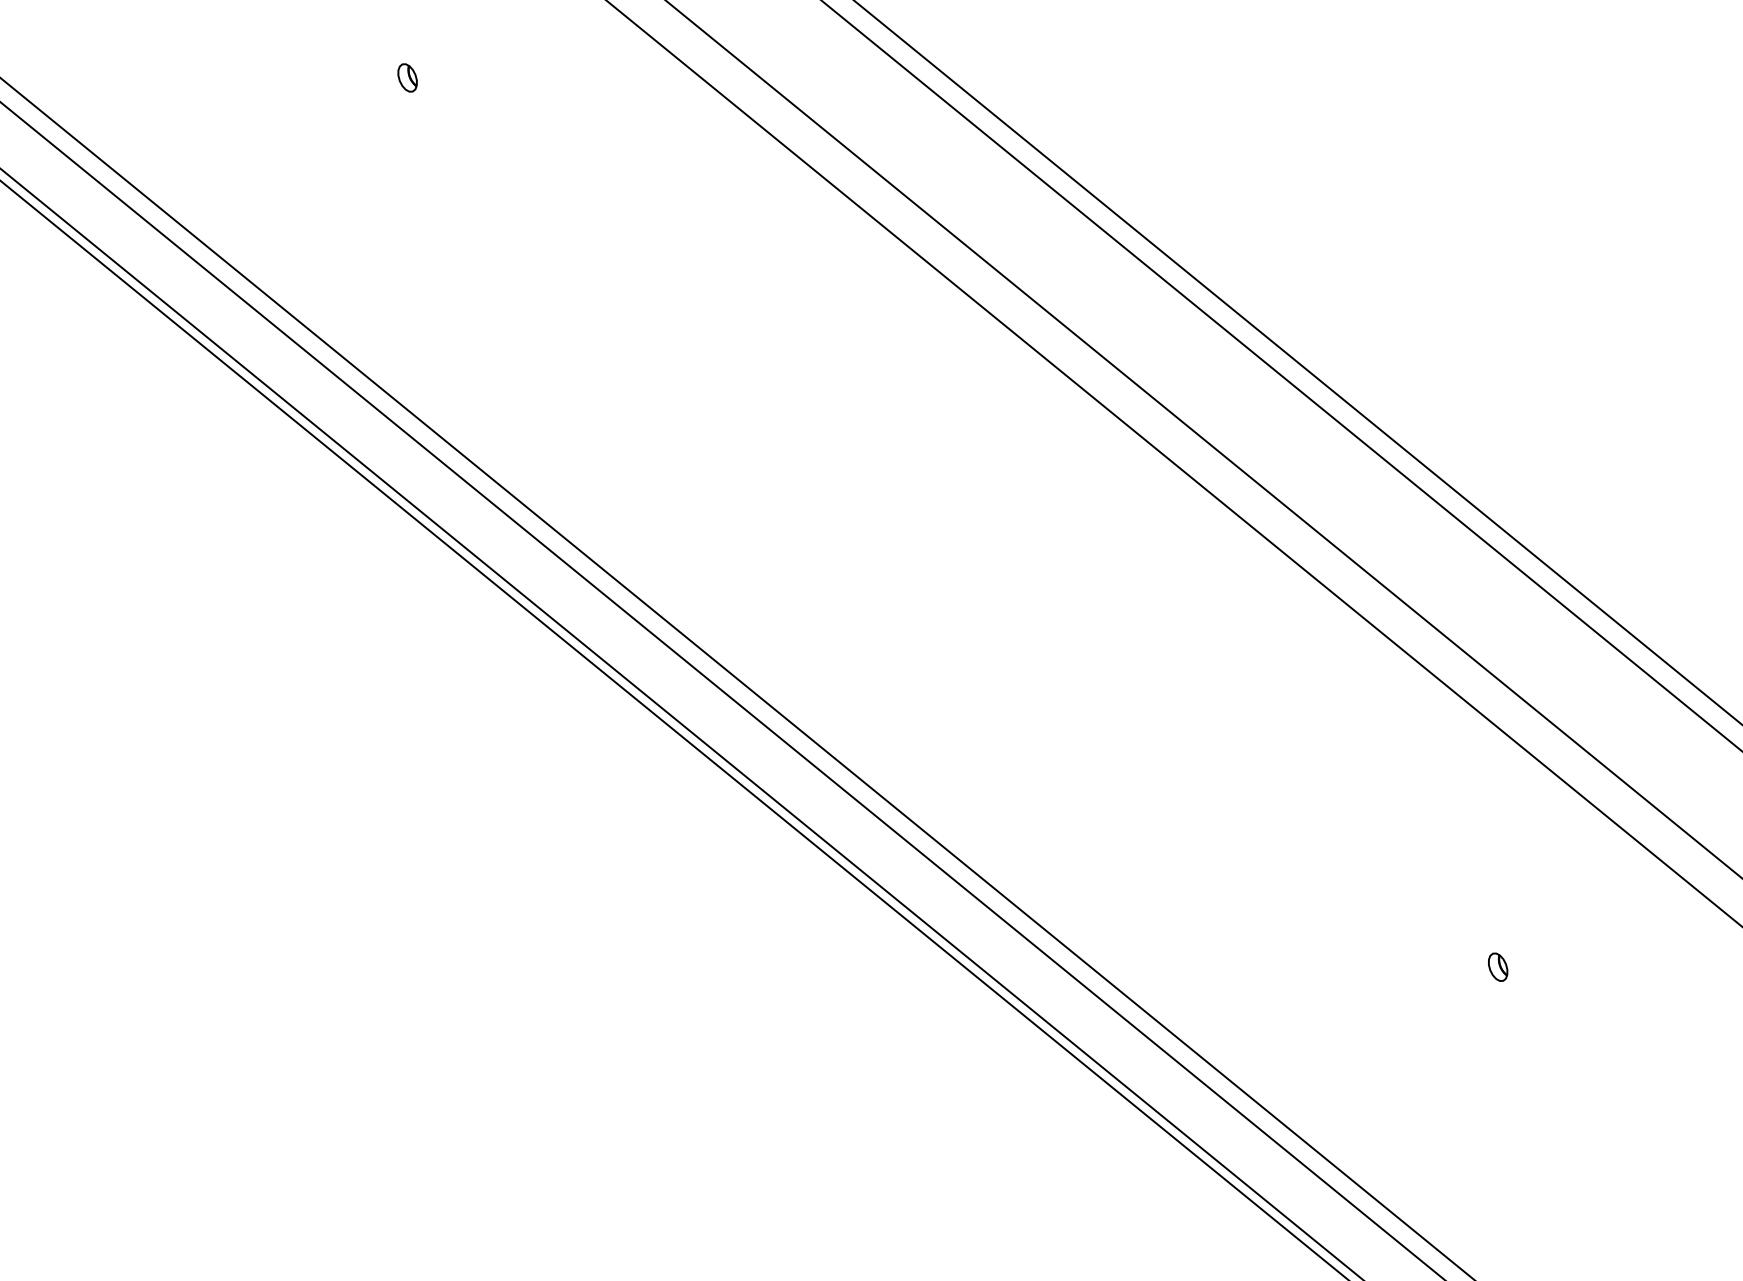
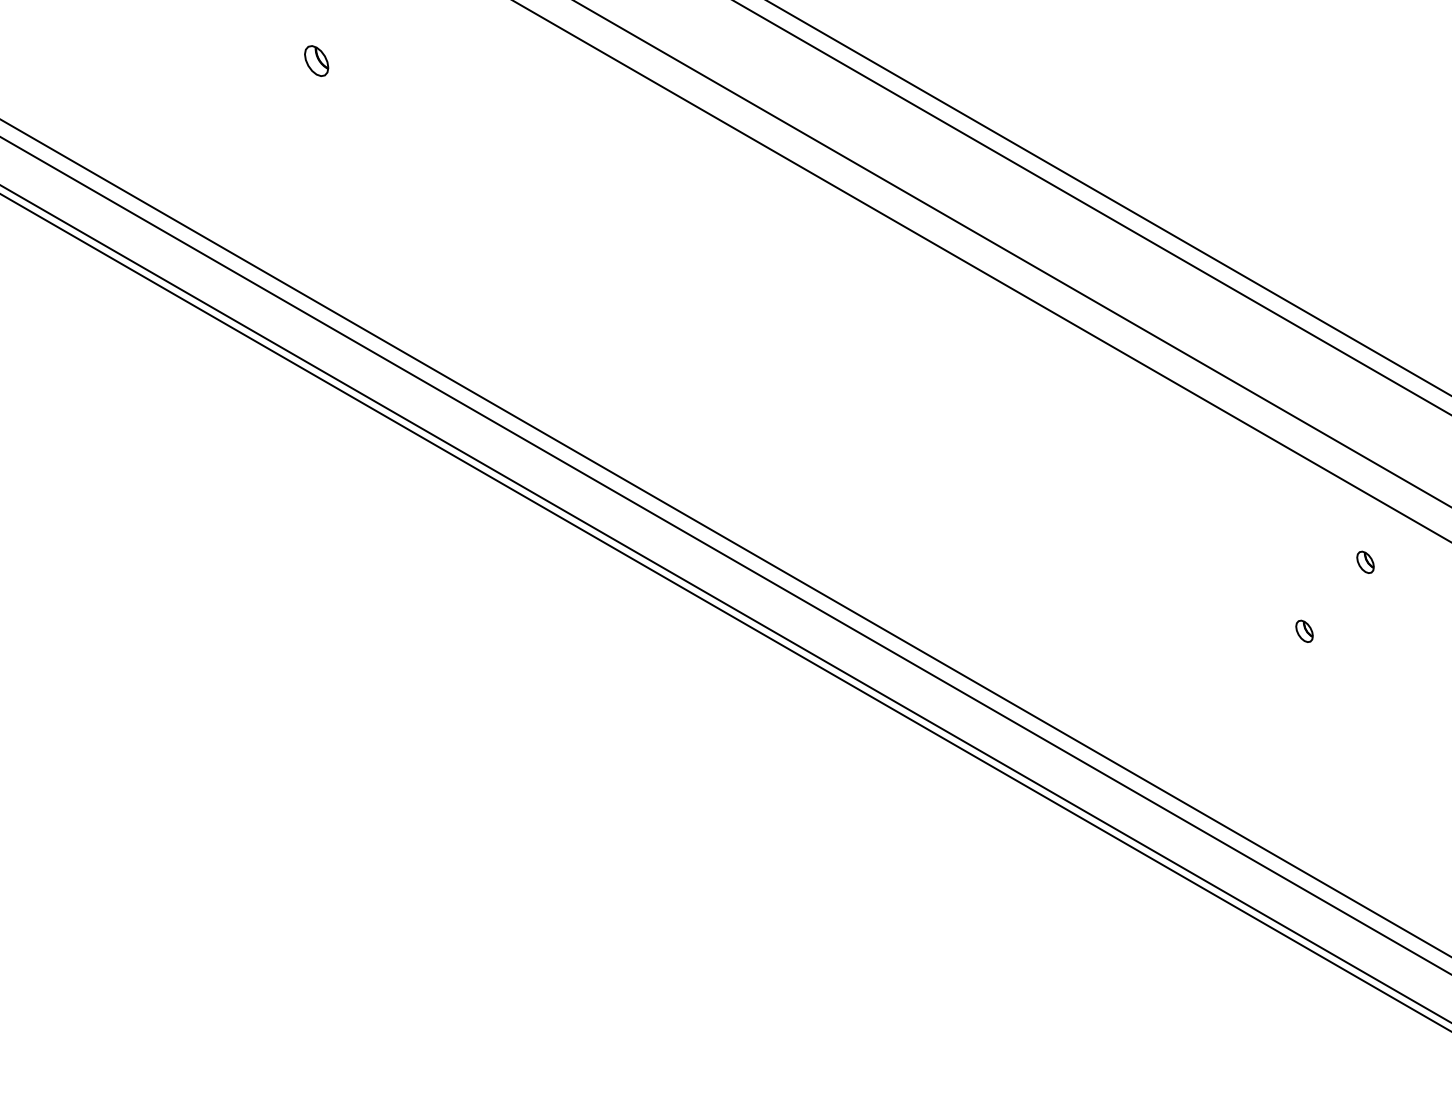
part: (407, 77) -> (316, 60), size x1.4
part: (1586, 894) -> (1365, 561), added

